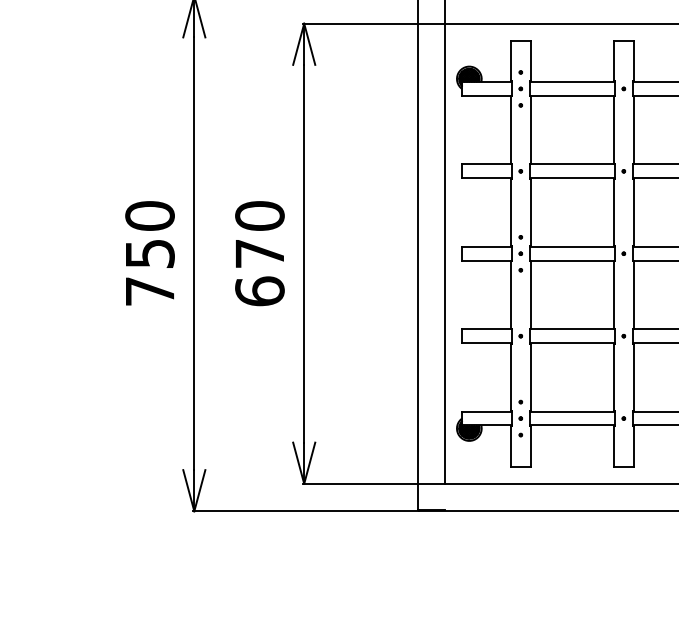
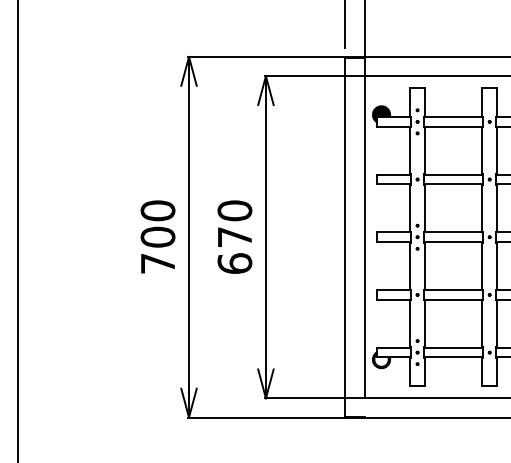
text: (149, 252) -> (157, 236), 750 -> 700
hatch: (469, 429) -> (381, 360), removed

